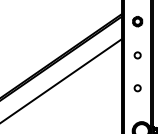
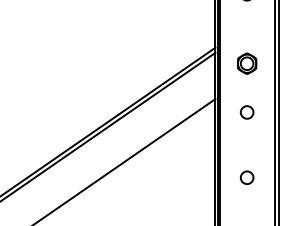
circle: (137, 55) -> (246, 112), moved
circle: (137, 88) -> (246, 178), moved

